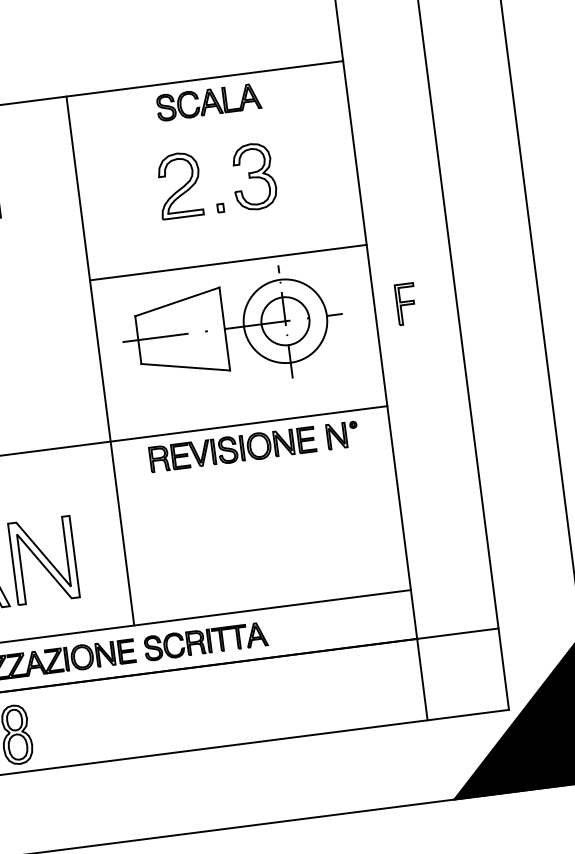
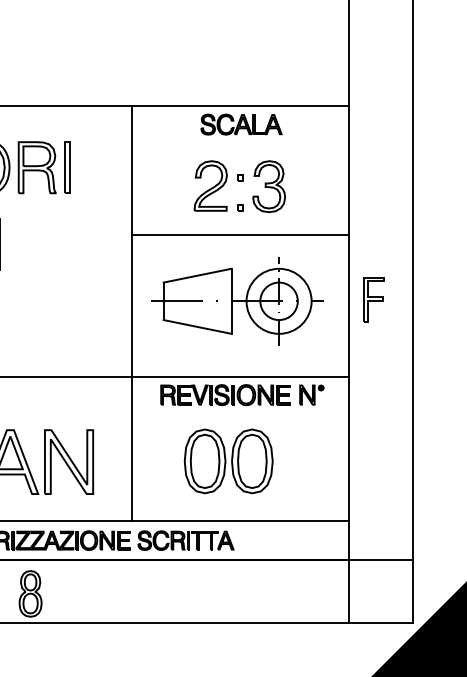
part: (216, 169) -> (240, 177), added
line: (227, 262) -> (240, 235), moved
part: (405, 303) -> (373, 299), size x1.43
part: (247, 533) -> (228, 461), added

